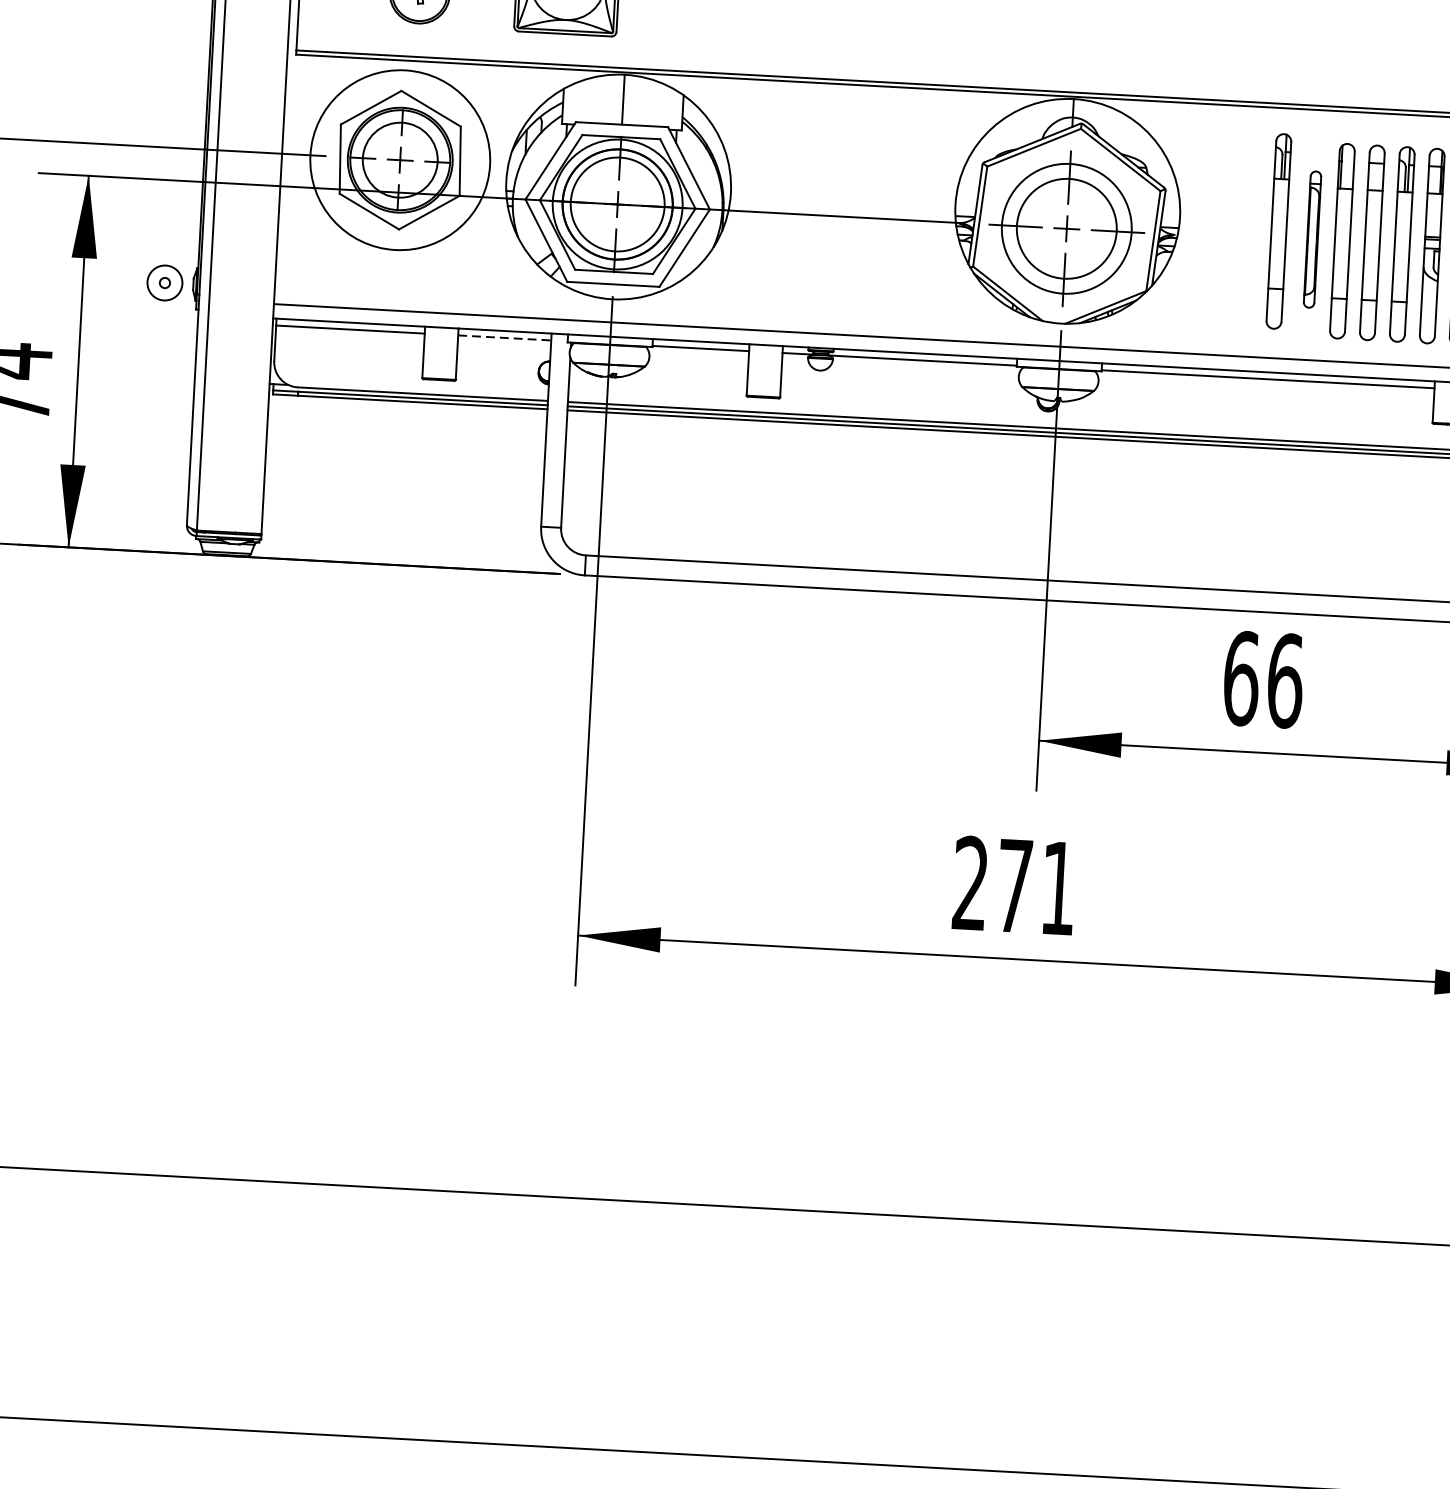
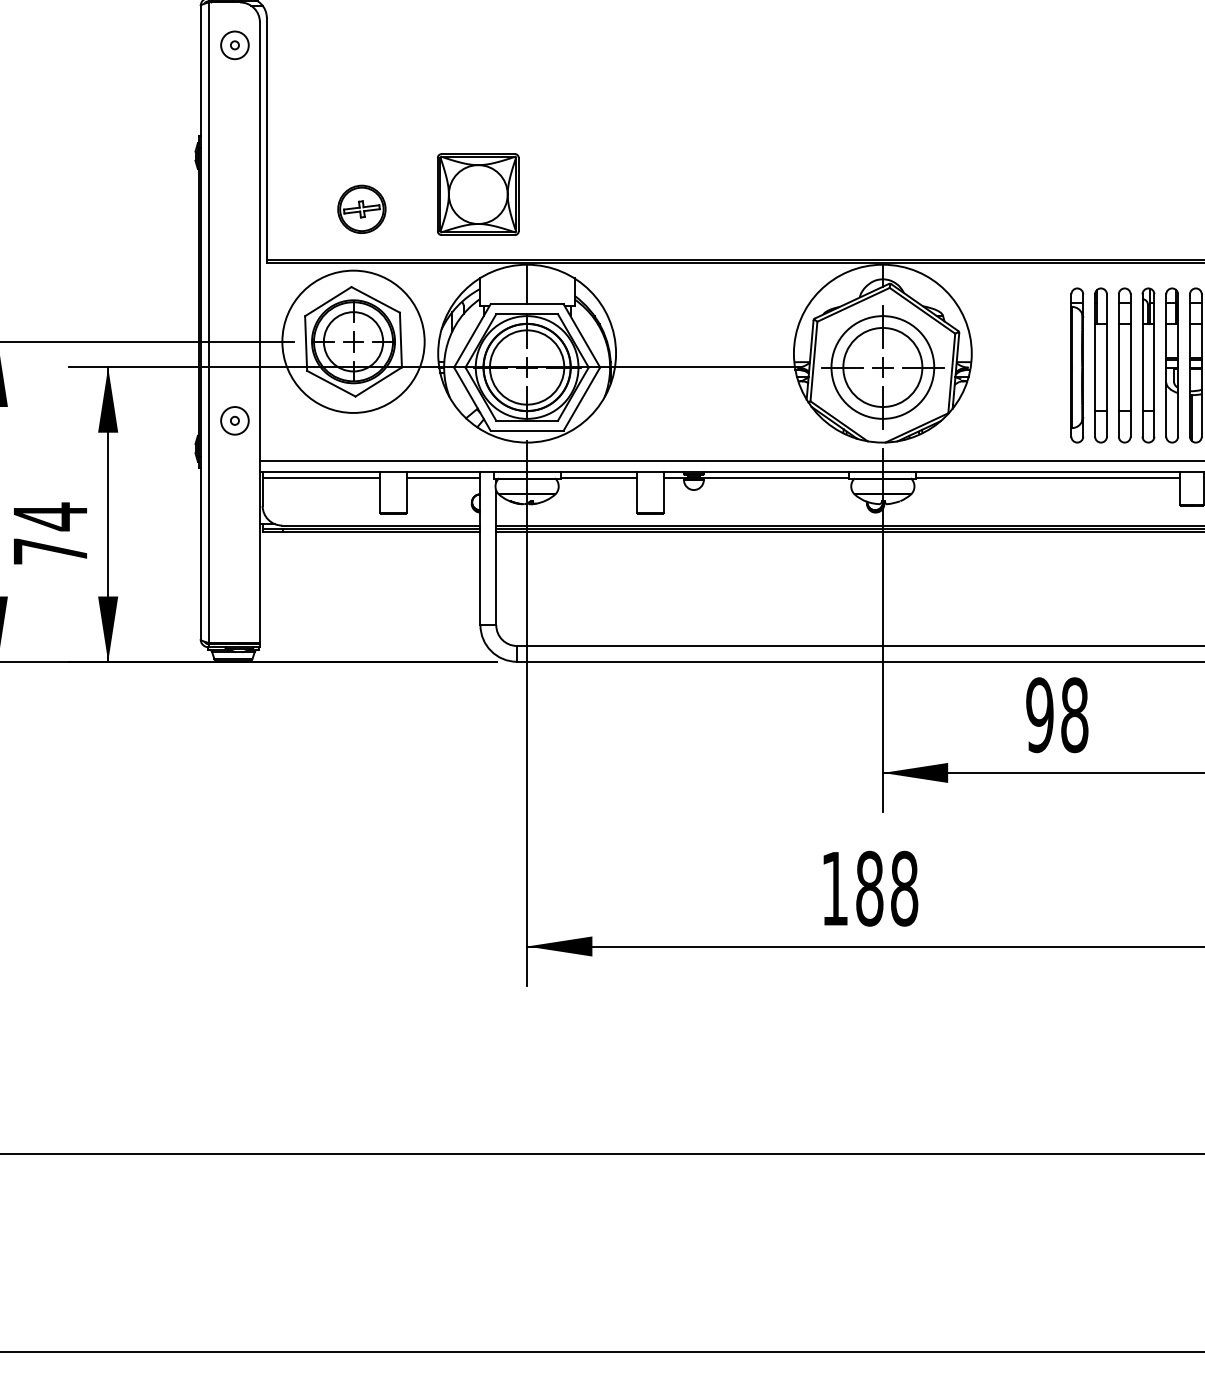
part: (1278, 231) -> (1050, 360), removed
part: (1312, 239) -> (1077, 365), size x1.43
part: (164, 282) -> (234, 420), moved
line: (504, 337) -> (443, 477), dashed -> solid
text: (1263, 680) -> (1057, 715), 66 -> 98
text: (1014, 885) -> (869, 888), 271 -> 188

